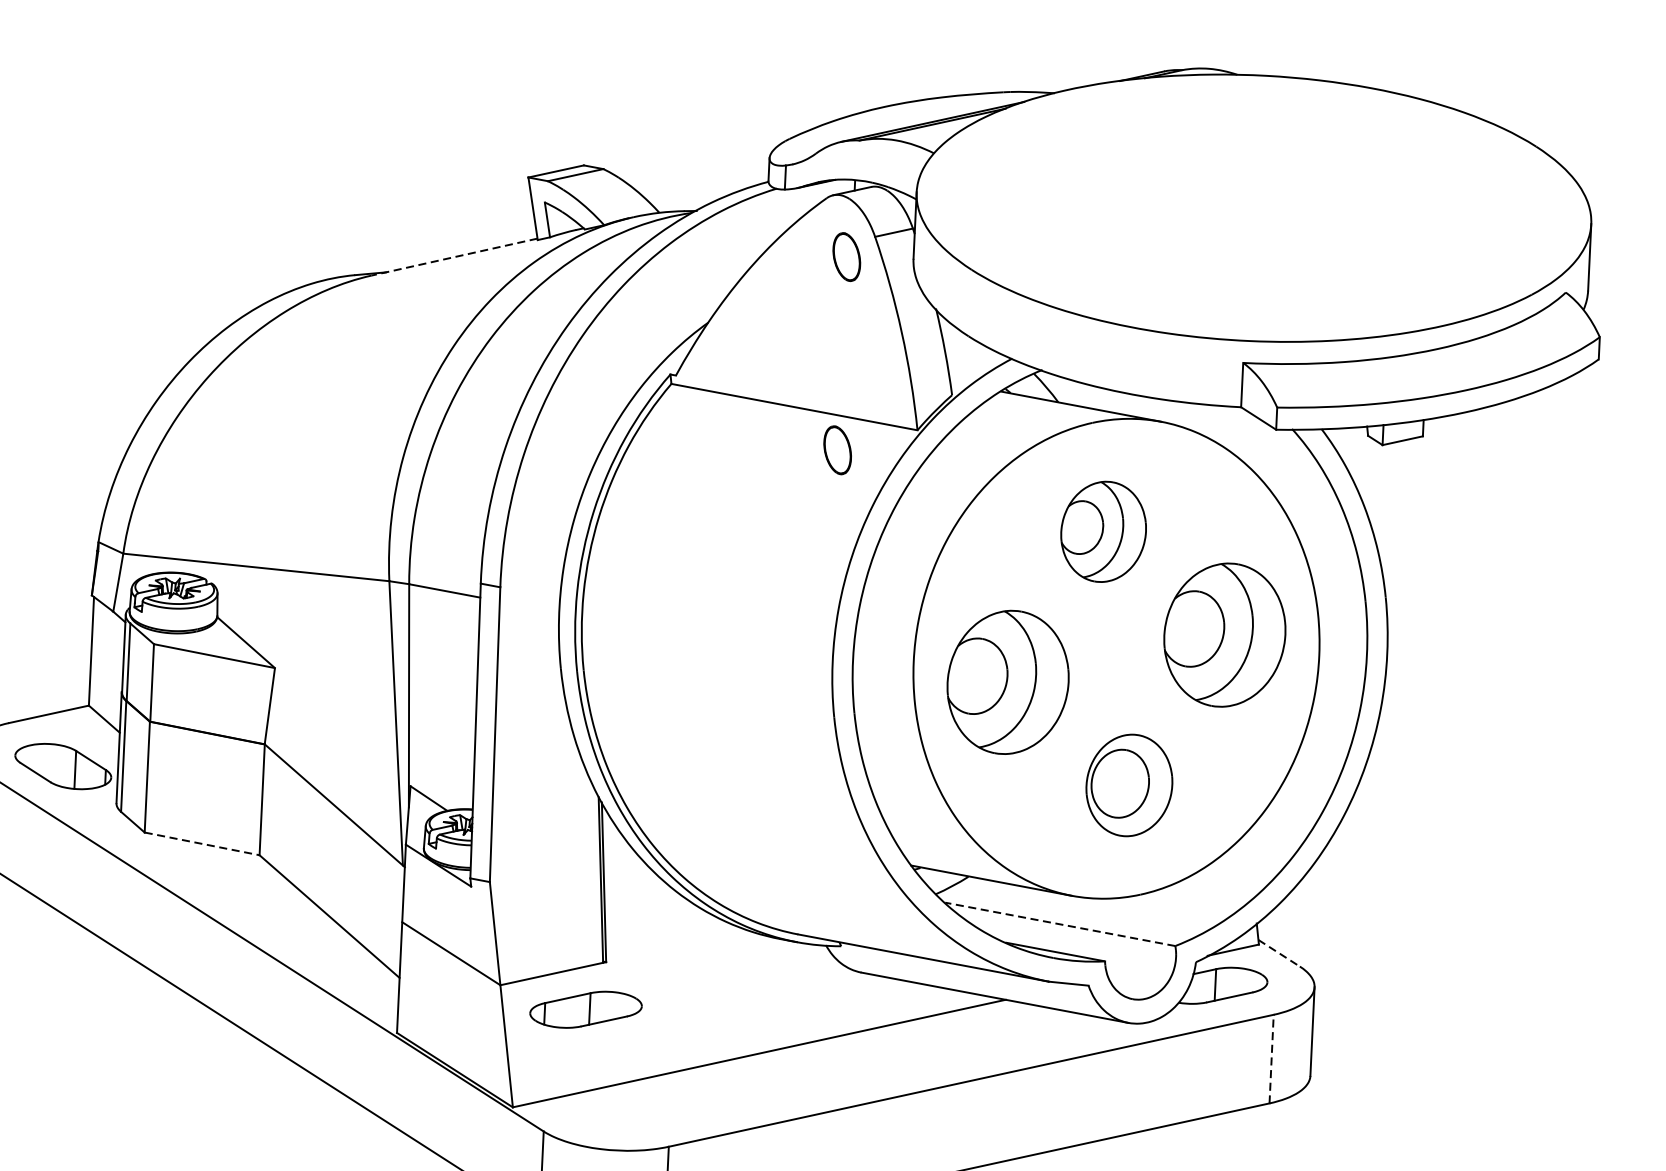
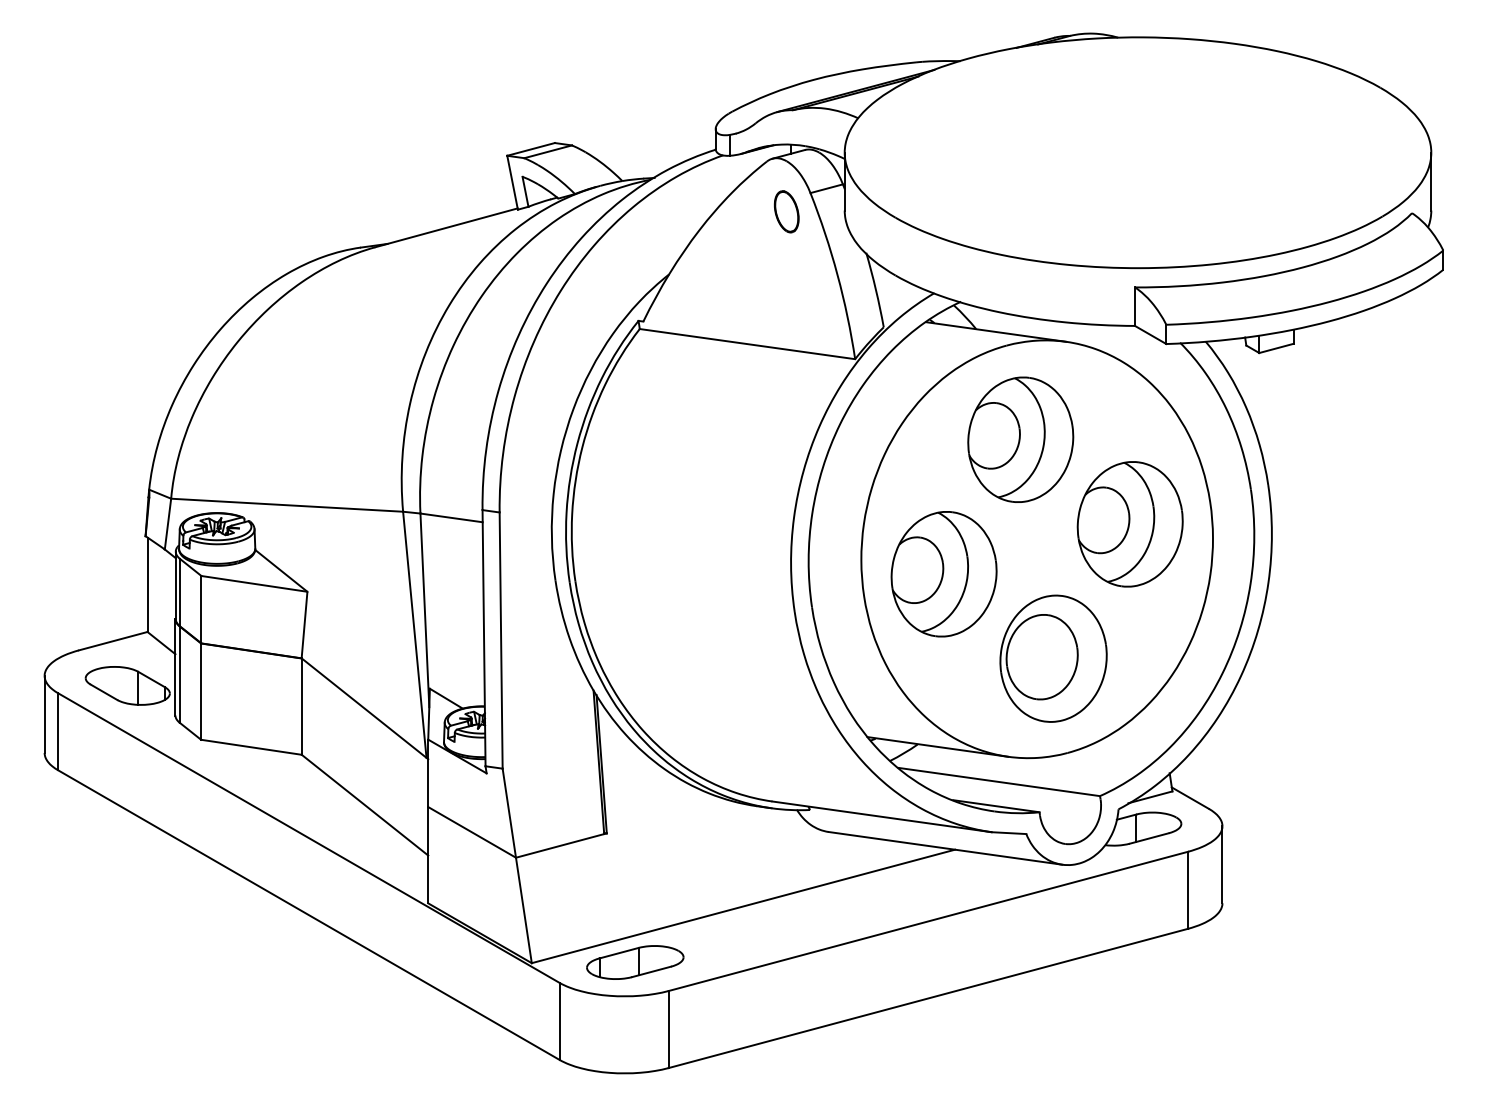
line: (454, 256) -> (446, 227), dashed -> solid
part: (837, 449) -> (786, 379), removed
part: (1103, 531) -> (1020, 439), size x1.43
part: (1129, 785) -> (1053, 658), size x1.43
line: (202, 844) -> (251, 747), dashed -> solid
line: (1060, 924) -> (999, 782), dashed -> solid
line: (1279, 953) -> (1190, 798), dashed -> solid
part: (586, 1009) -> (635, 962), moved
line: (1272, 1059) -> (1188, 890), dashed -> solid

